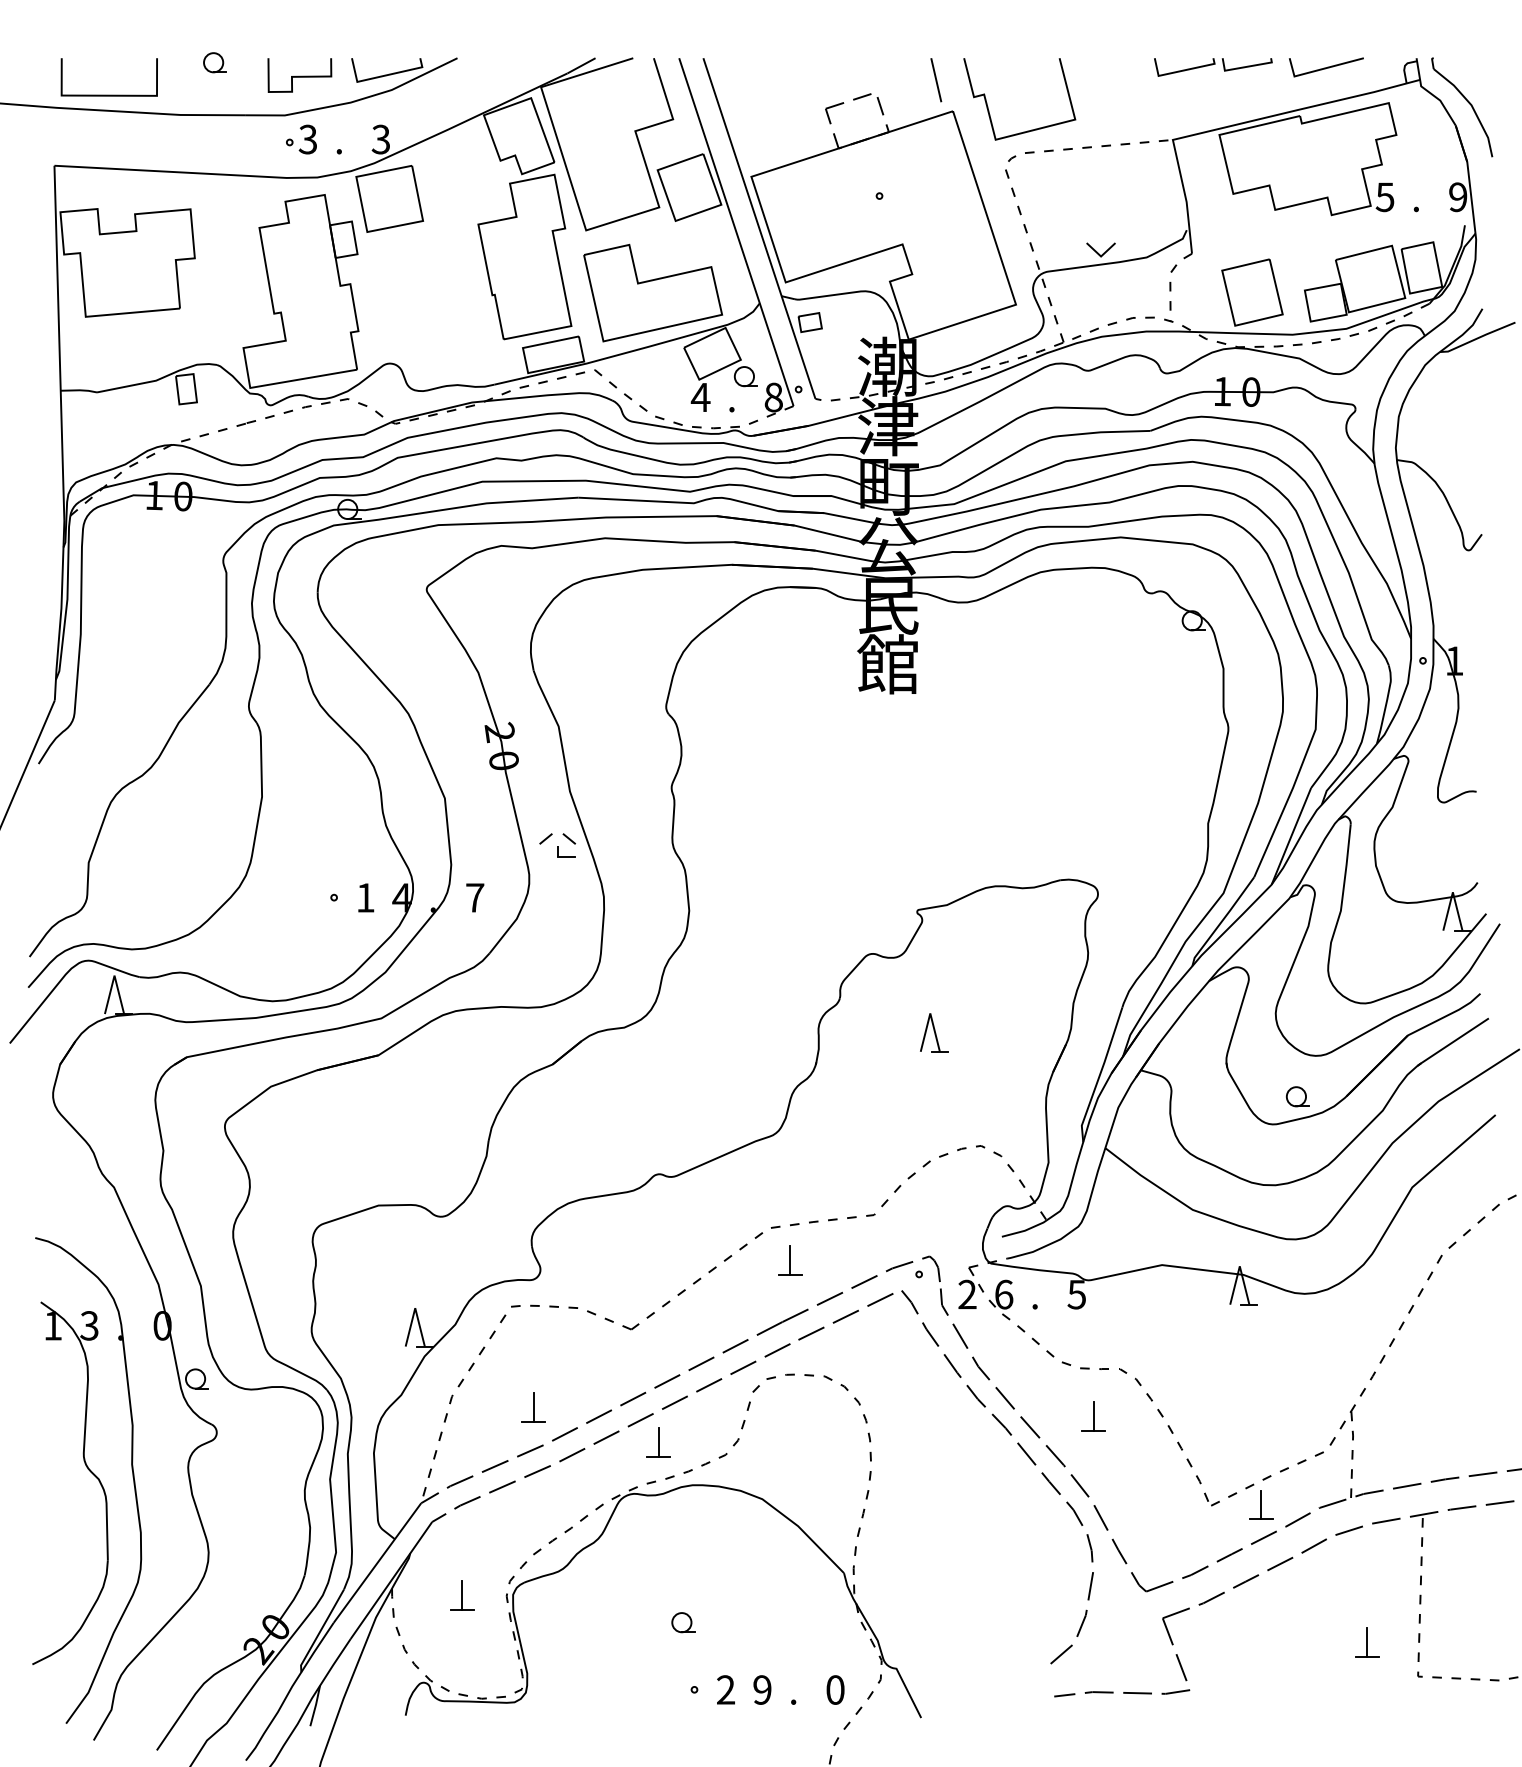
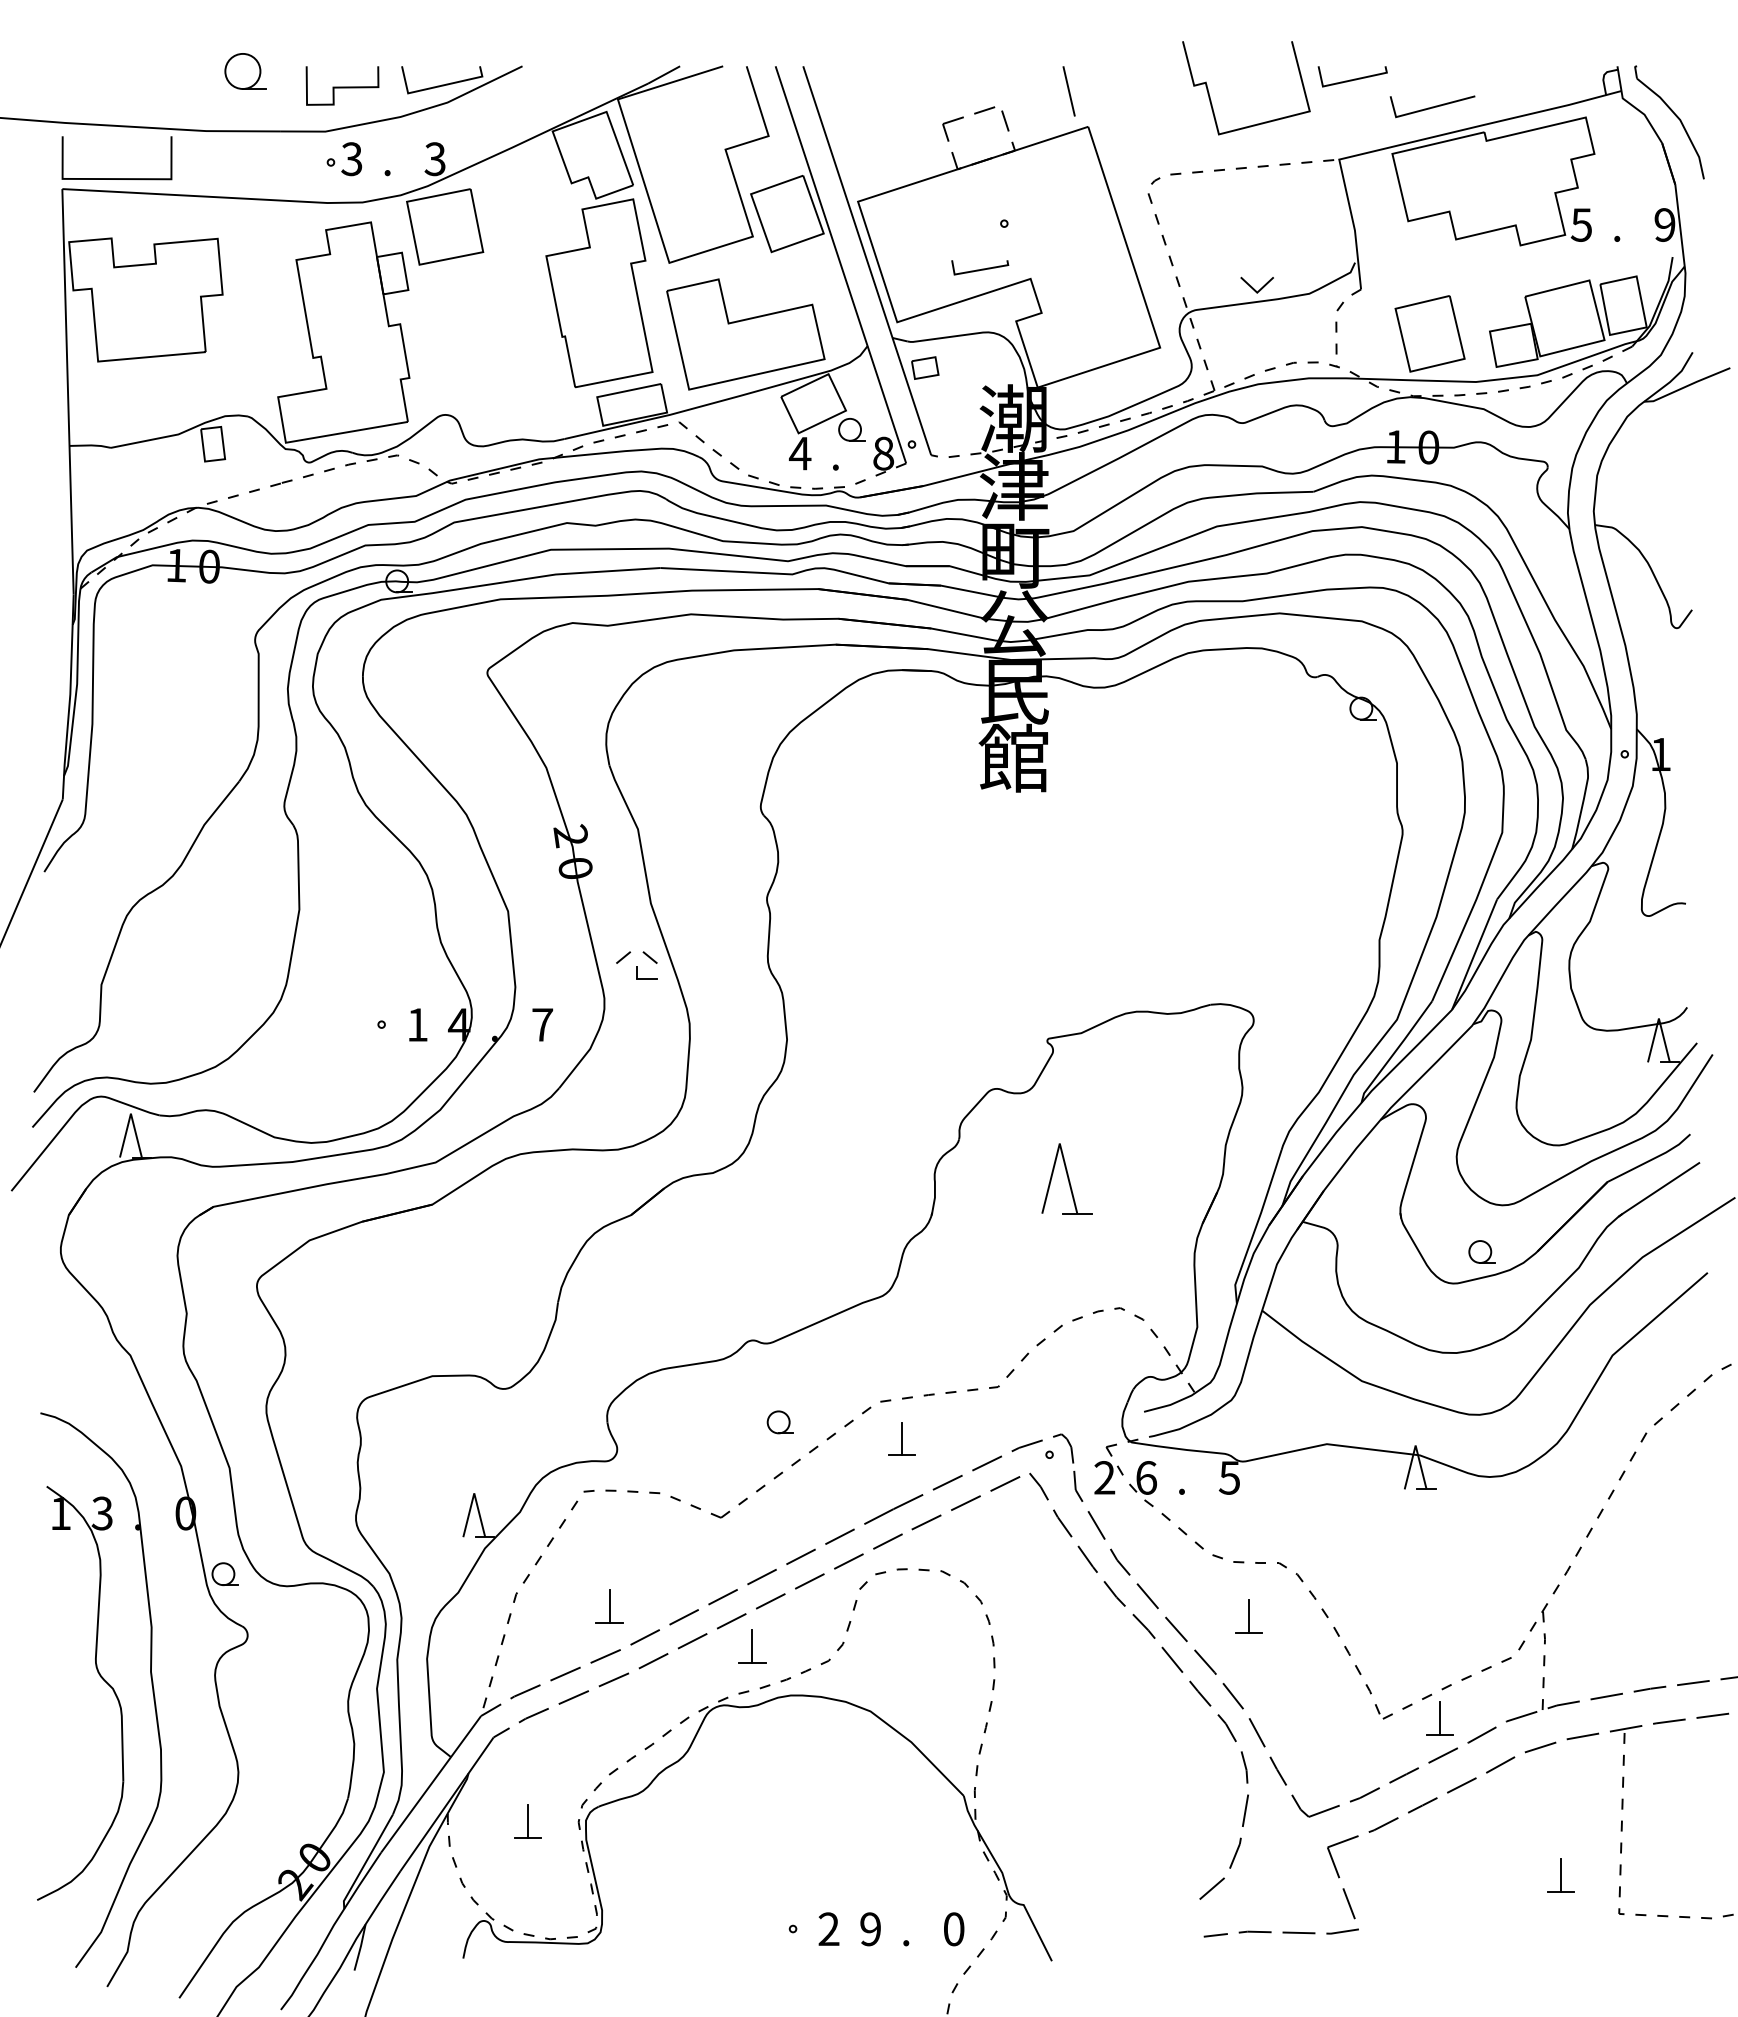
part: (214, 62) -> (245, 71), size x1.6
line: (1248, 65) -> (981, 268), moved
line: (1326, 67) -> (1432, 106), moved
line: (108, 95) -> (116, 178), moved
curve: (1025, 131) -> (1253, 124), moved
part: (933, 1032) -> (1066, 1178), size x1.6
part: (682, 1622) -> (779, 1422), moved

